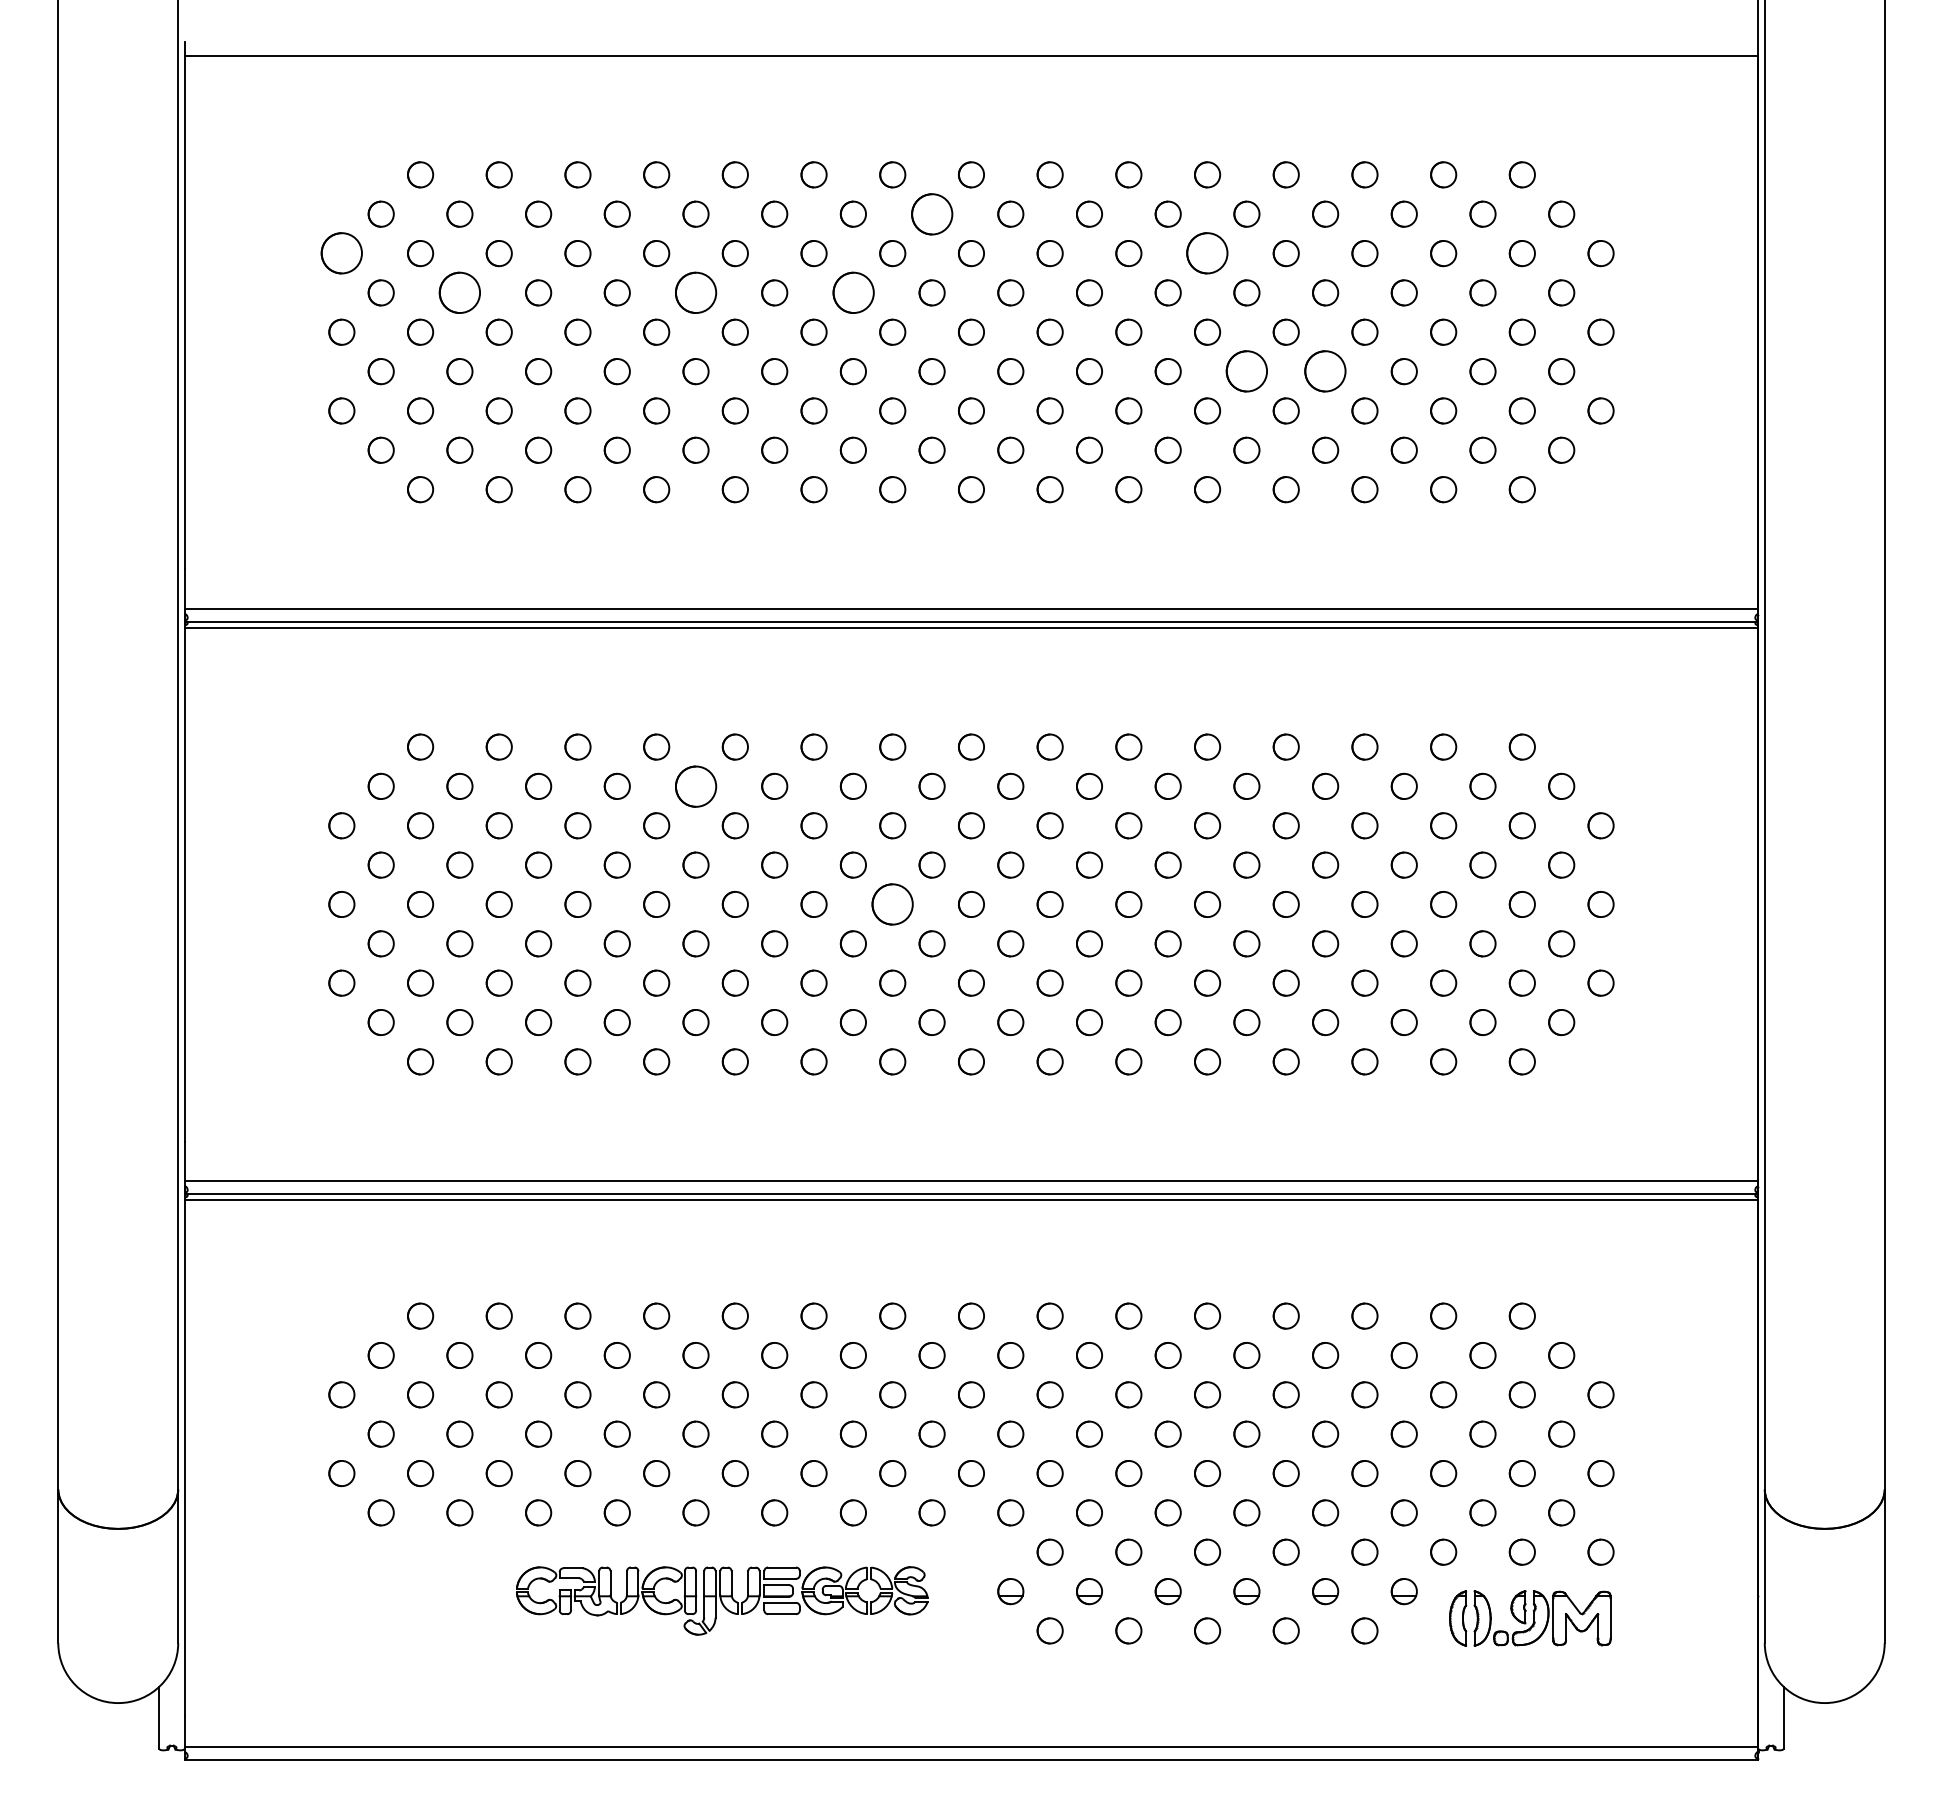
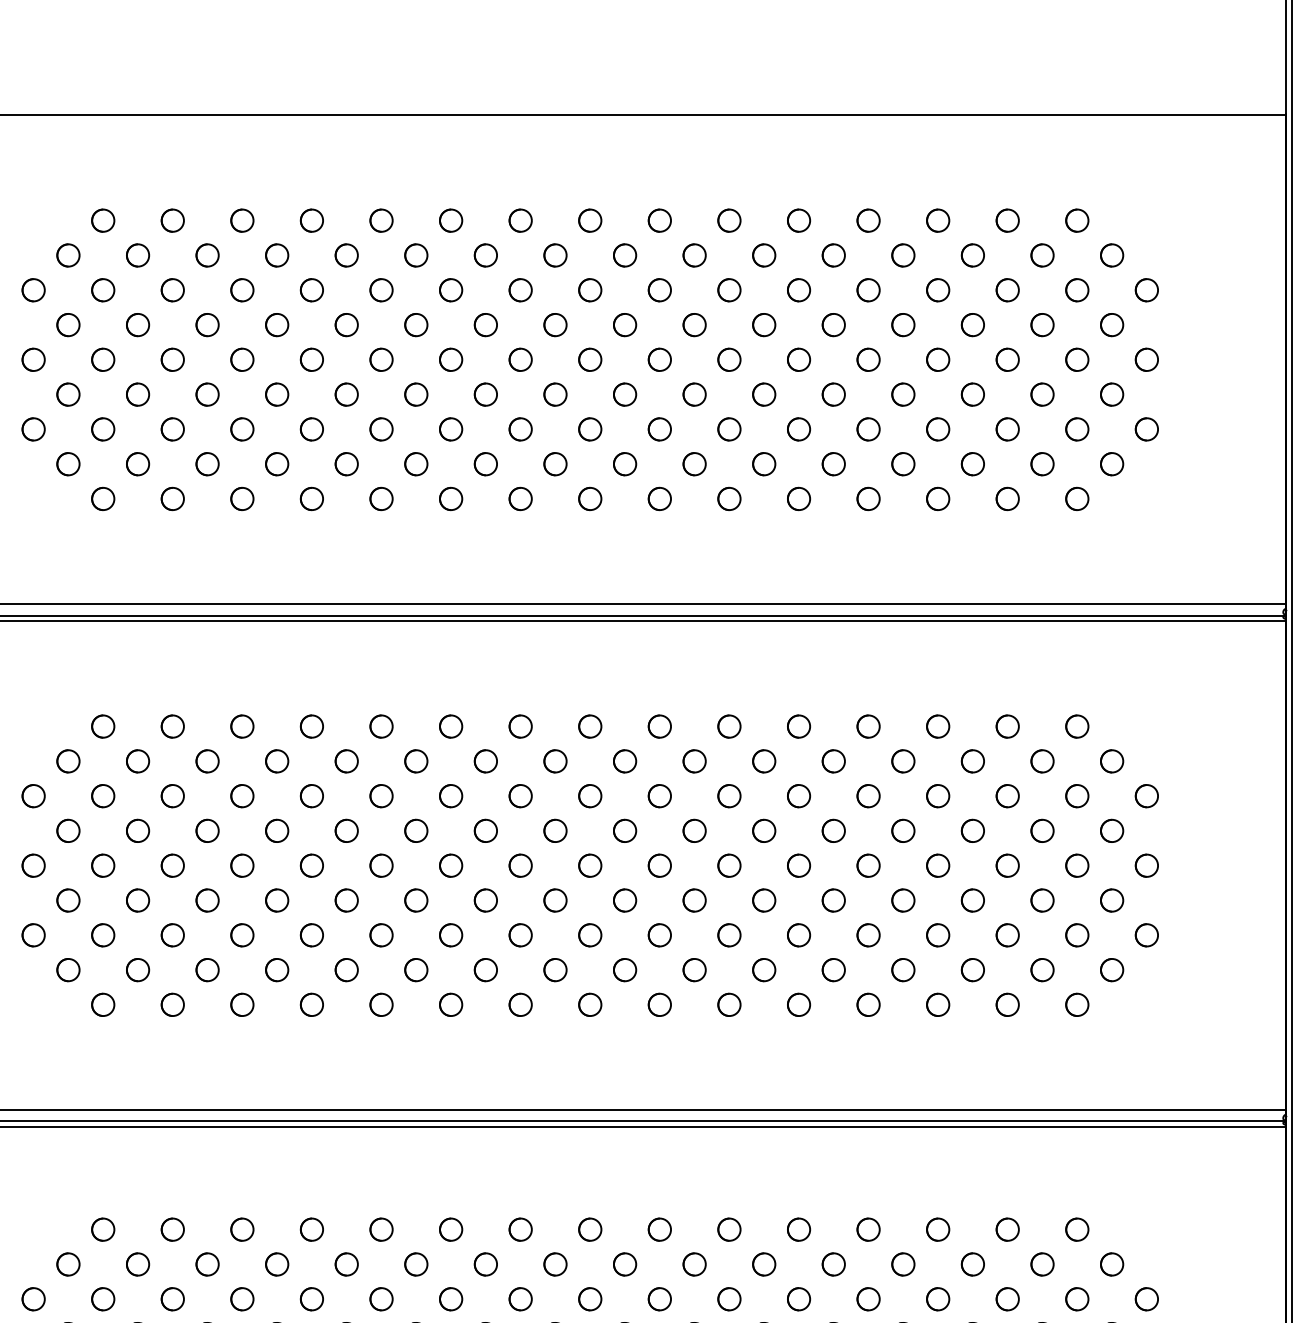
circle: (931, 213) -> (554, 254), size x0.62
circle: (341, 253) -> (33, 290), size x0.62
circle: (1207, 253) -> (798, 290), size x0.62
circle: (459, 292) -> (137, 324), size x0.62
circle: (695, 292) -> (346, 324), size x0.62
circle: (852, 292) -> (485, 324), size x0.62
circle: (1246, 371) -> (833, 394), size x0.62
circle: (1325, 371) -> (903, 394), size x0.62
circle: (695, 785) -> (346, 760), size x0.62
circle: (892, 904) -> (520, 865), size x0.62

